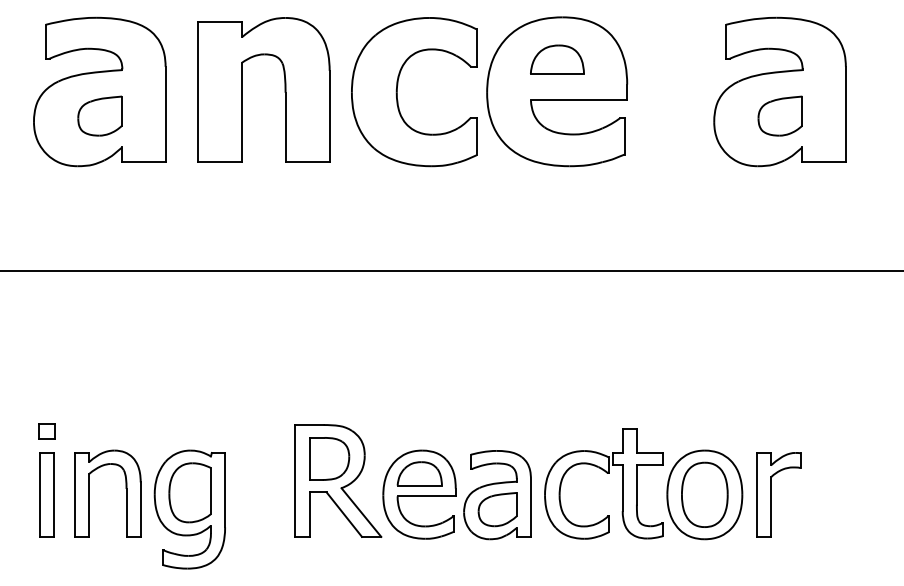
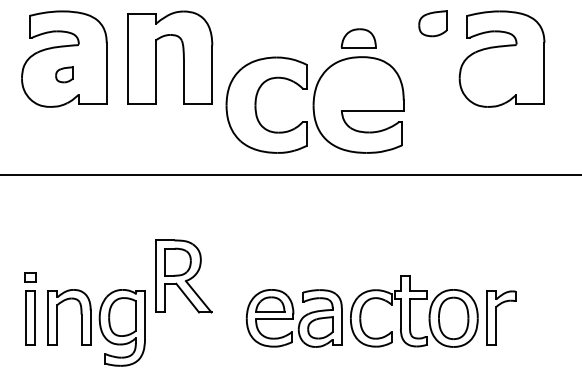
part: (488, 90) -> (314, 104), moved
part: (99, 115) -> (64, 74), size x0.6
part: (779, 115) -> (432, 23), moved
part: (337, 481) -> (183, 276), moved

